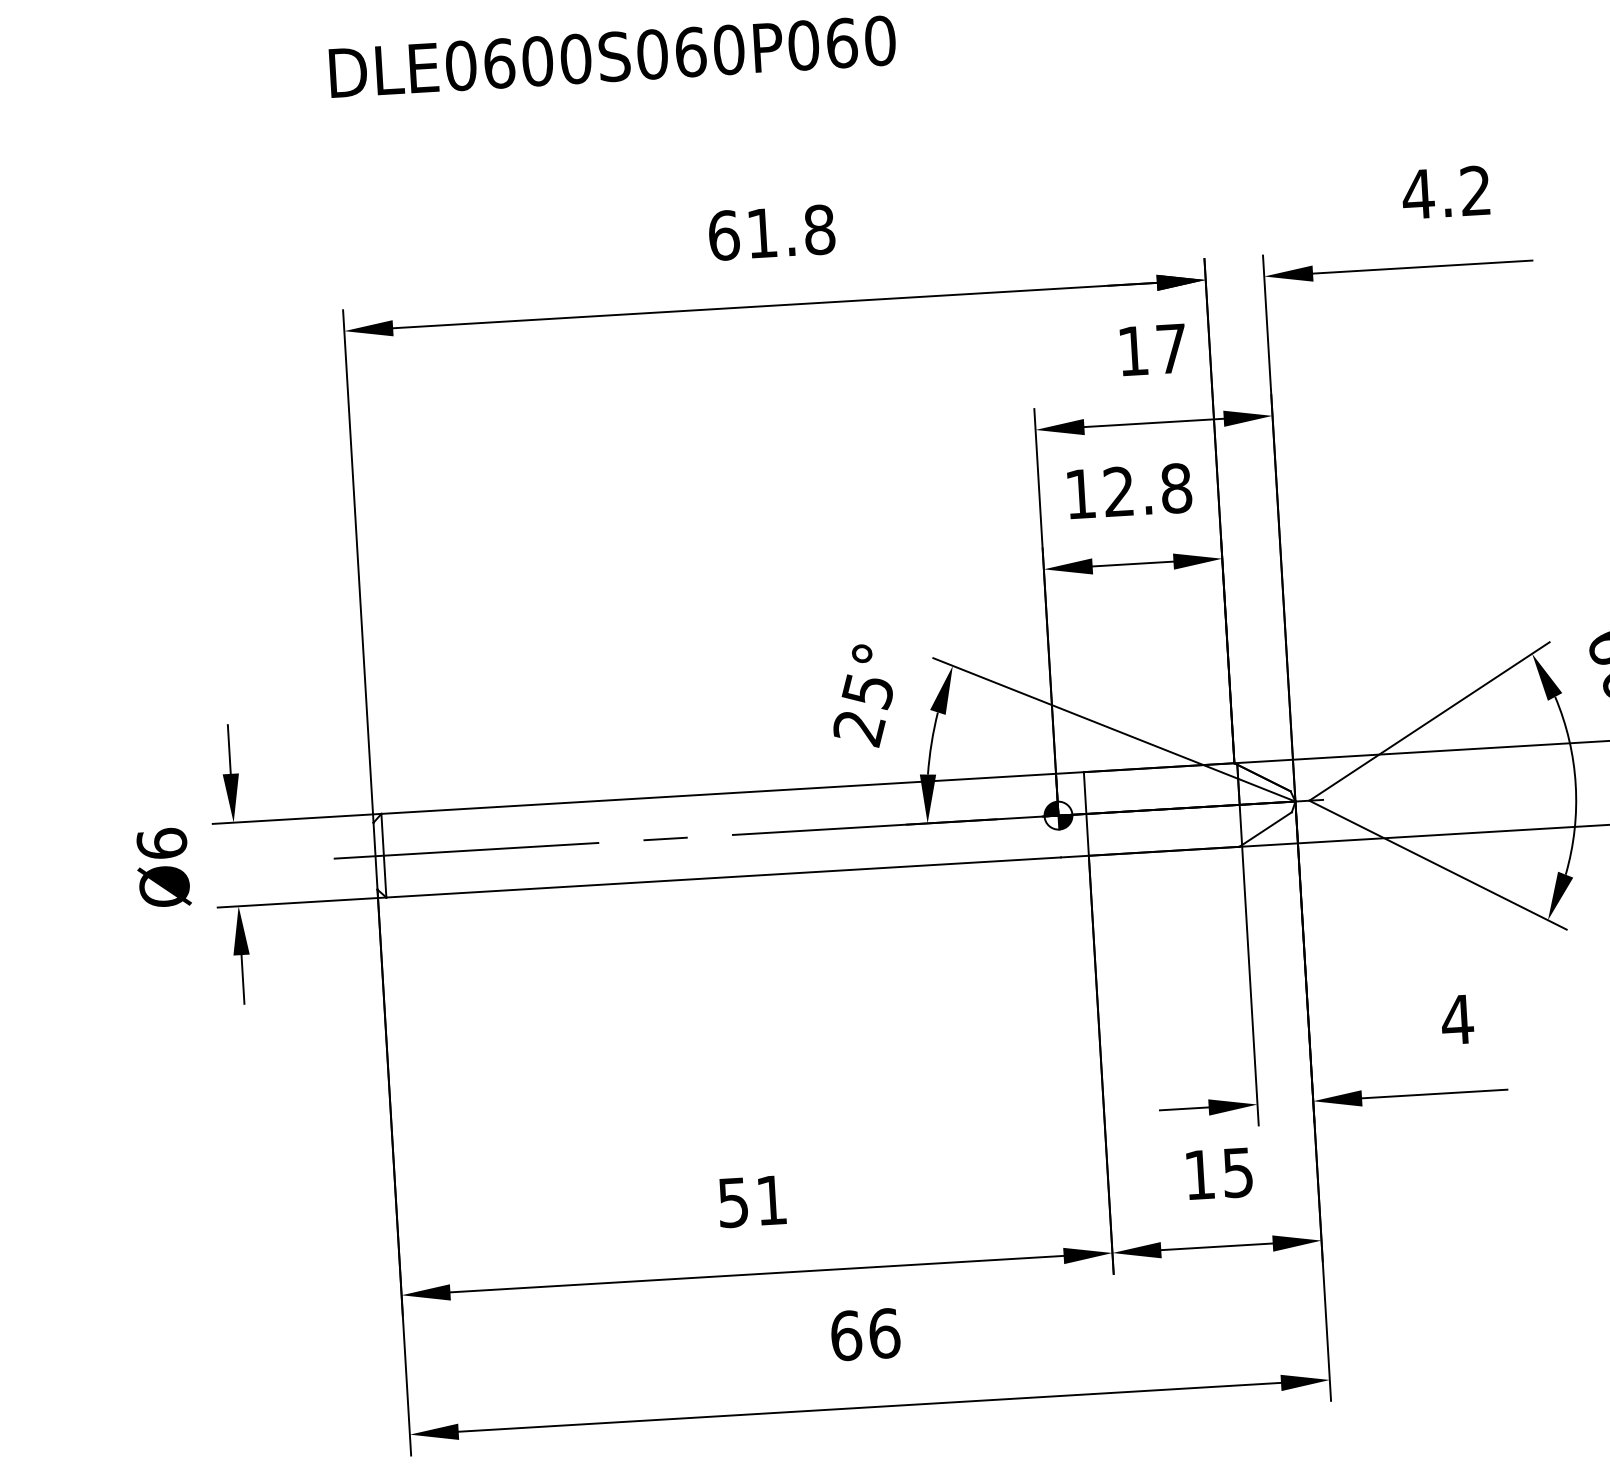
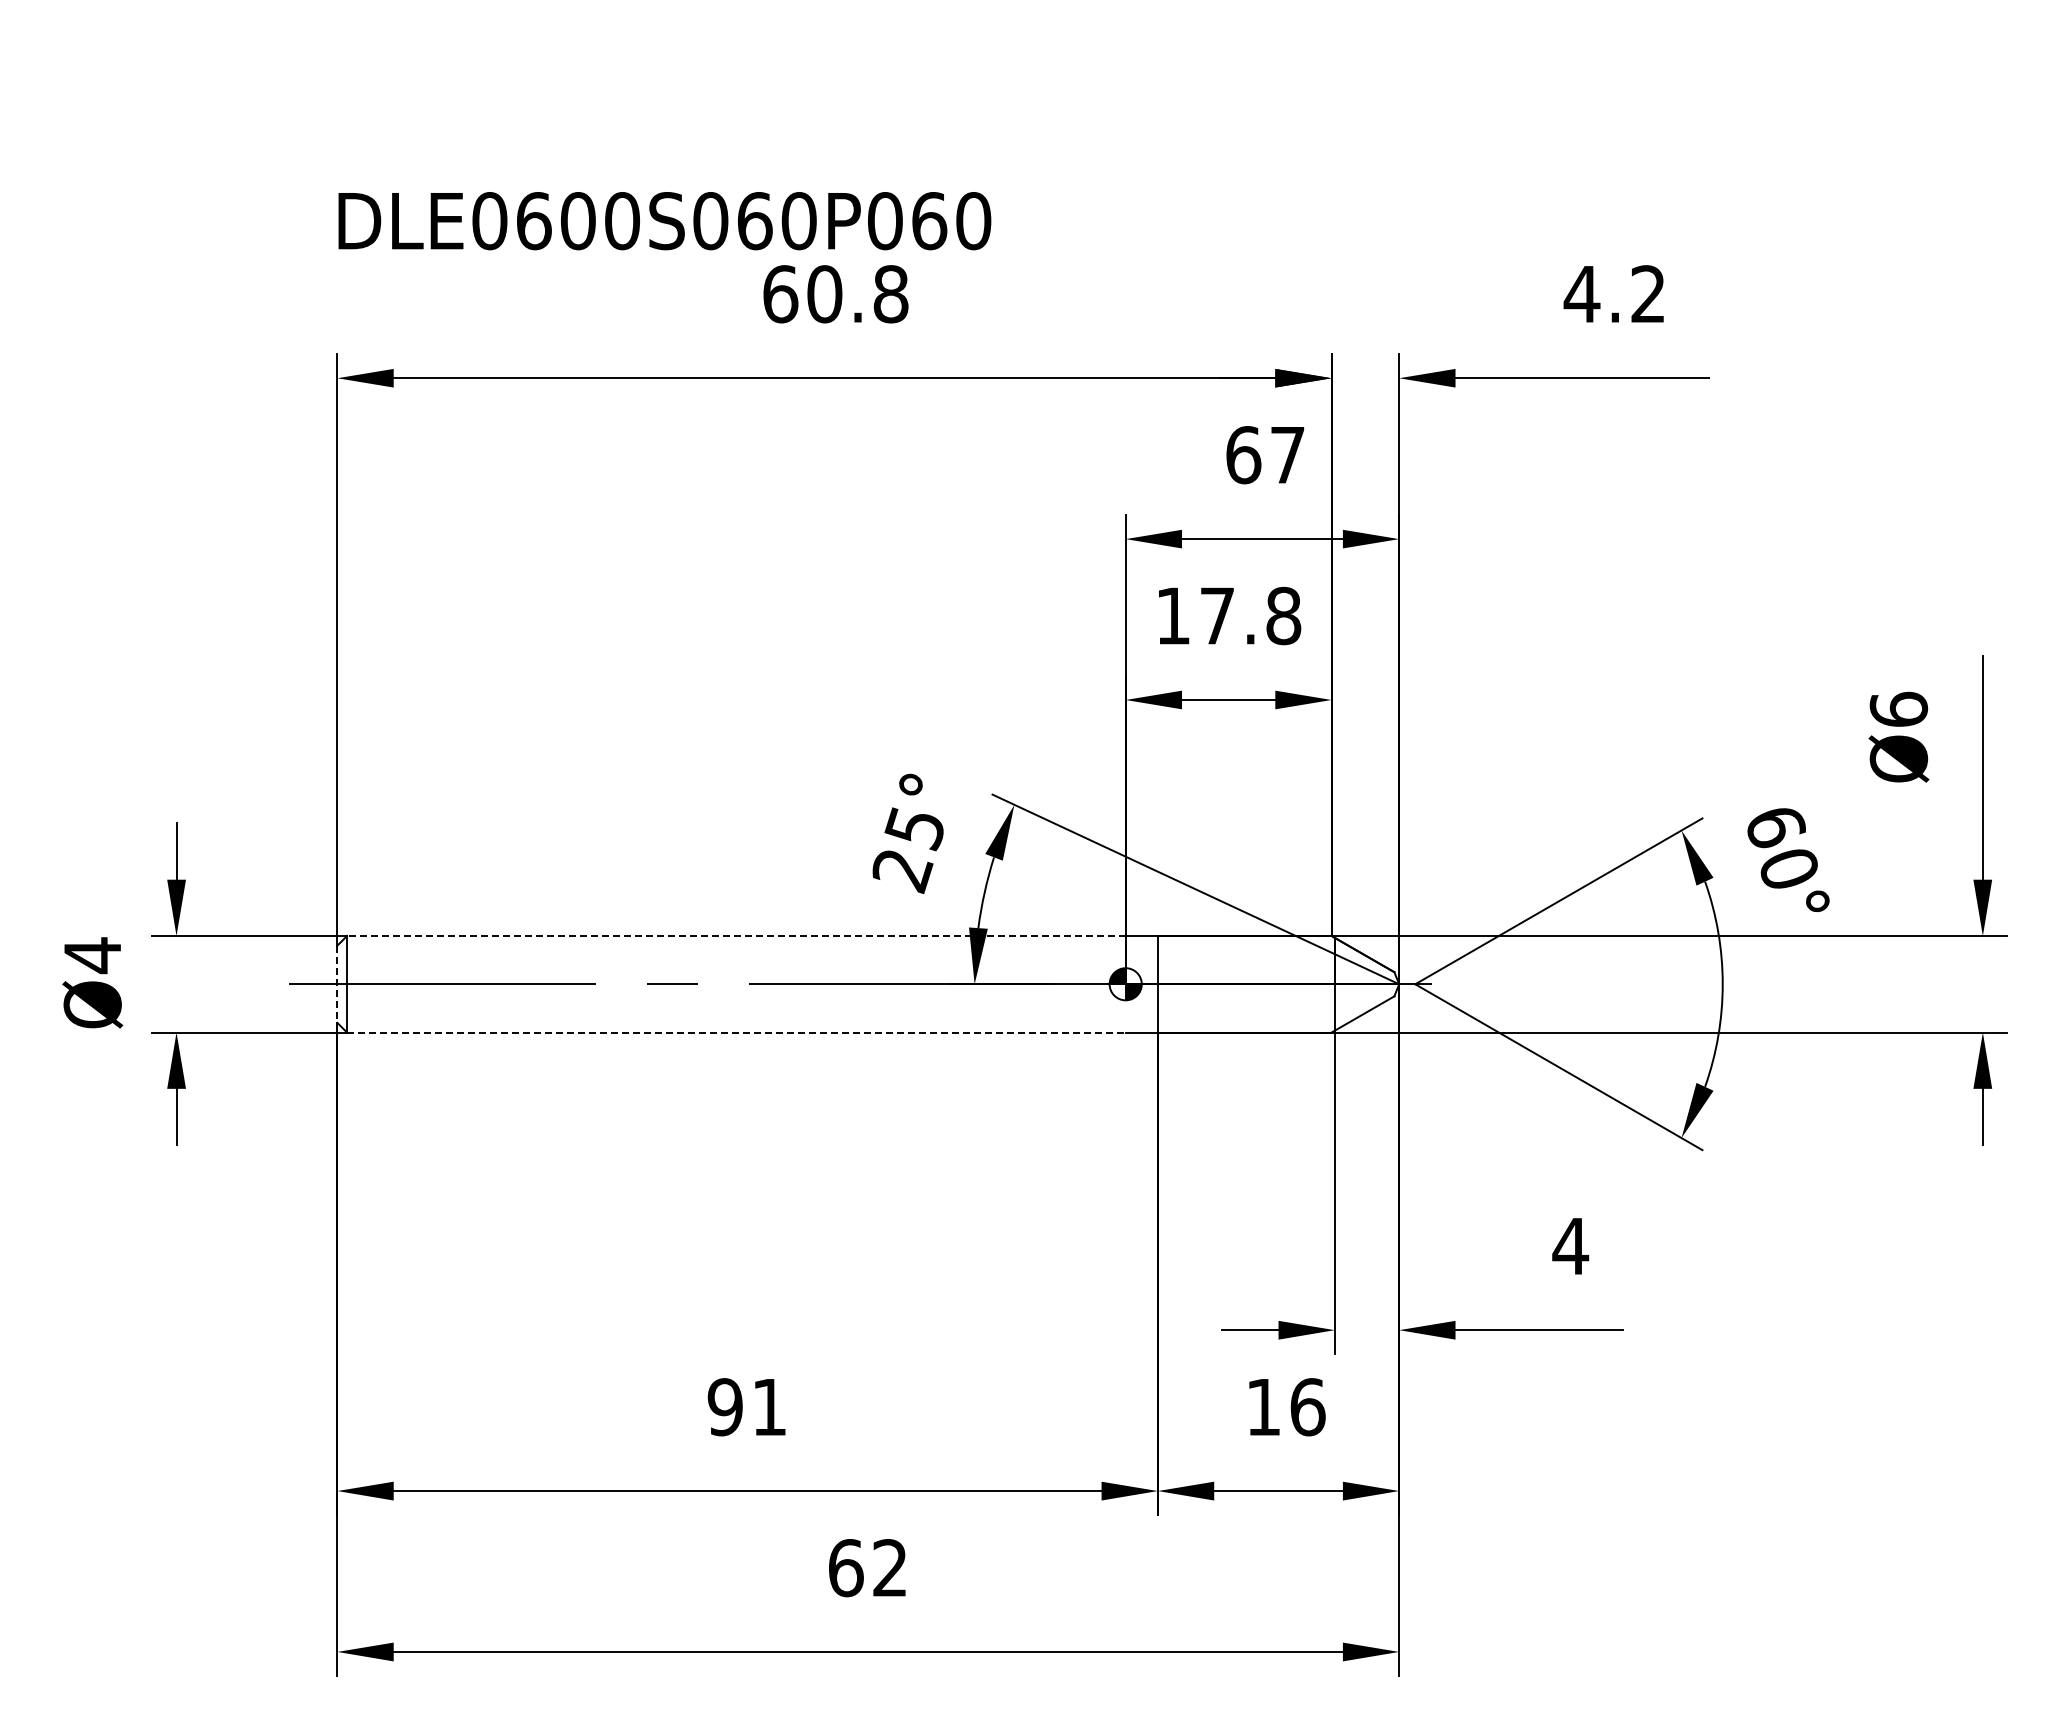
text: (612, 57) -> (664, 221), moved
text: (762, 233) -> (824, 294), 61.8 -> 60.8
text: (1133, 351) -> (1243, 455), 17 -> 67
text: (1118, 491) -> (1216, 615), 12.8 -> 17.8
line: (717, 794) -> (735, 936), solid -> dashed
text: (161, 843) -> (92, 955), Ø6 -> Ø4
line: (375, 856) -> (337, 984), solid -> dashed
line: (723, 877) -> (736, 1032), solid -> dashed
text: (1237, 1172) -> (1307, 1407), 15 -> 16
text: (732, 1202) -> (724, 1407), 51 -> 91
text: (884, 1333) -> (890, 1568), 66 -> 62

